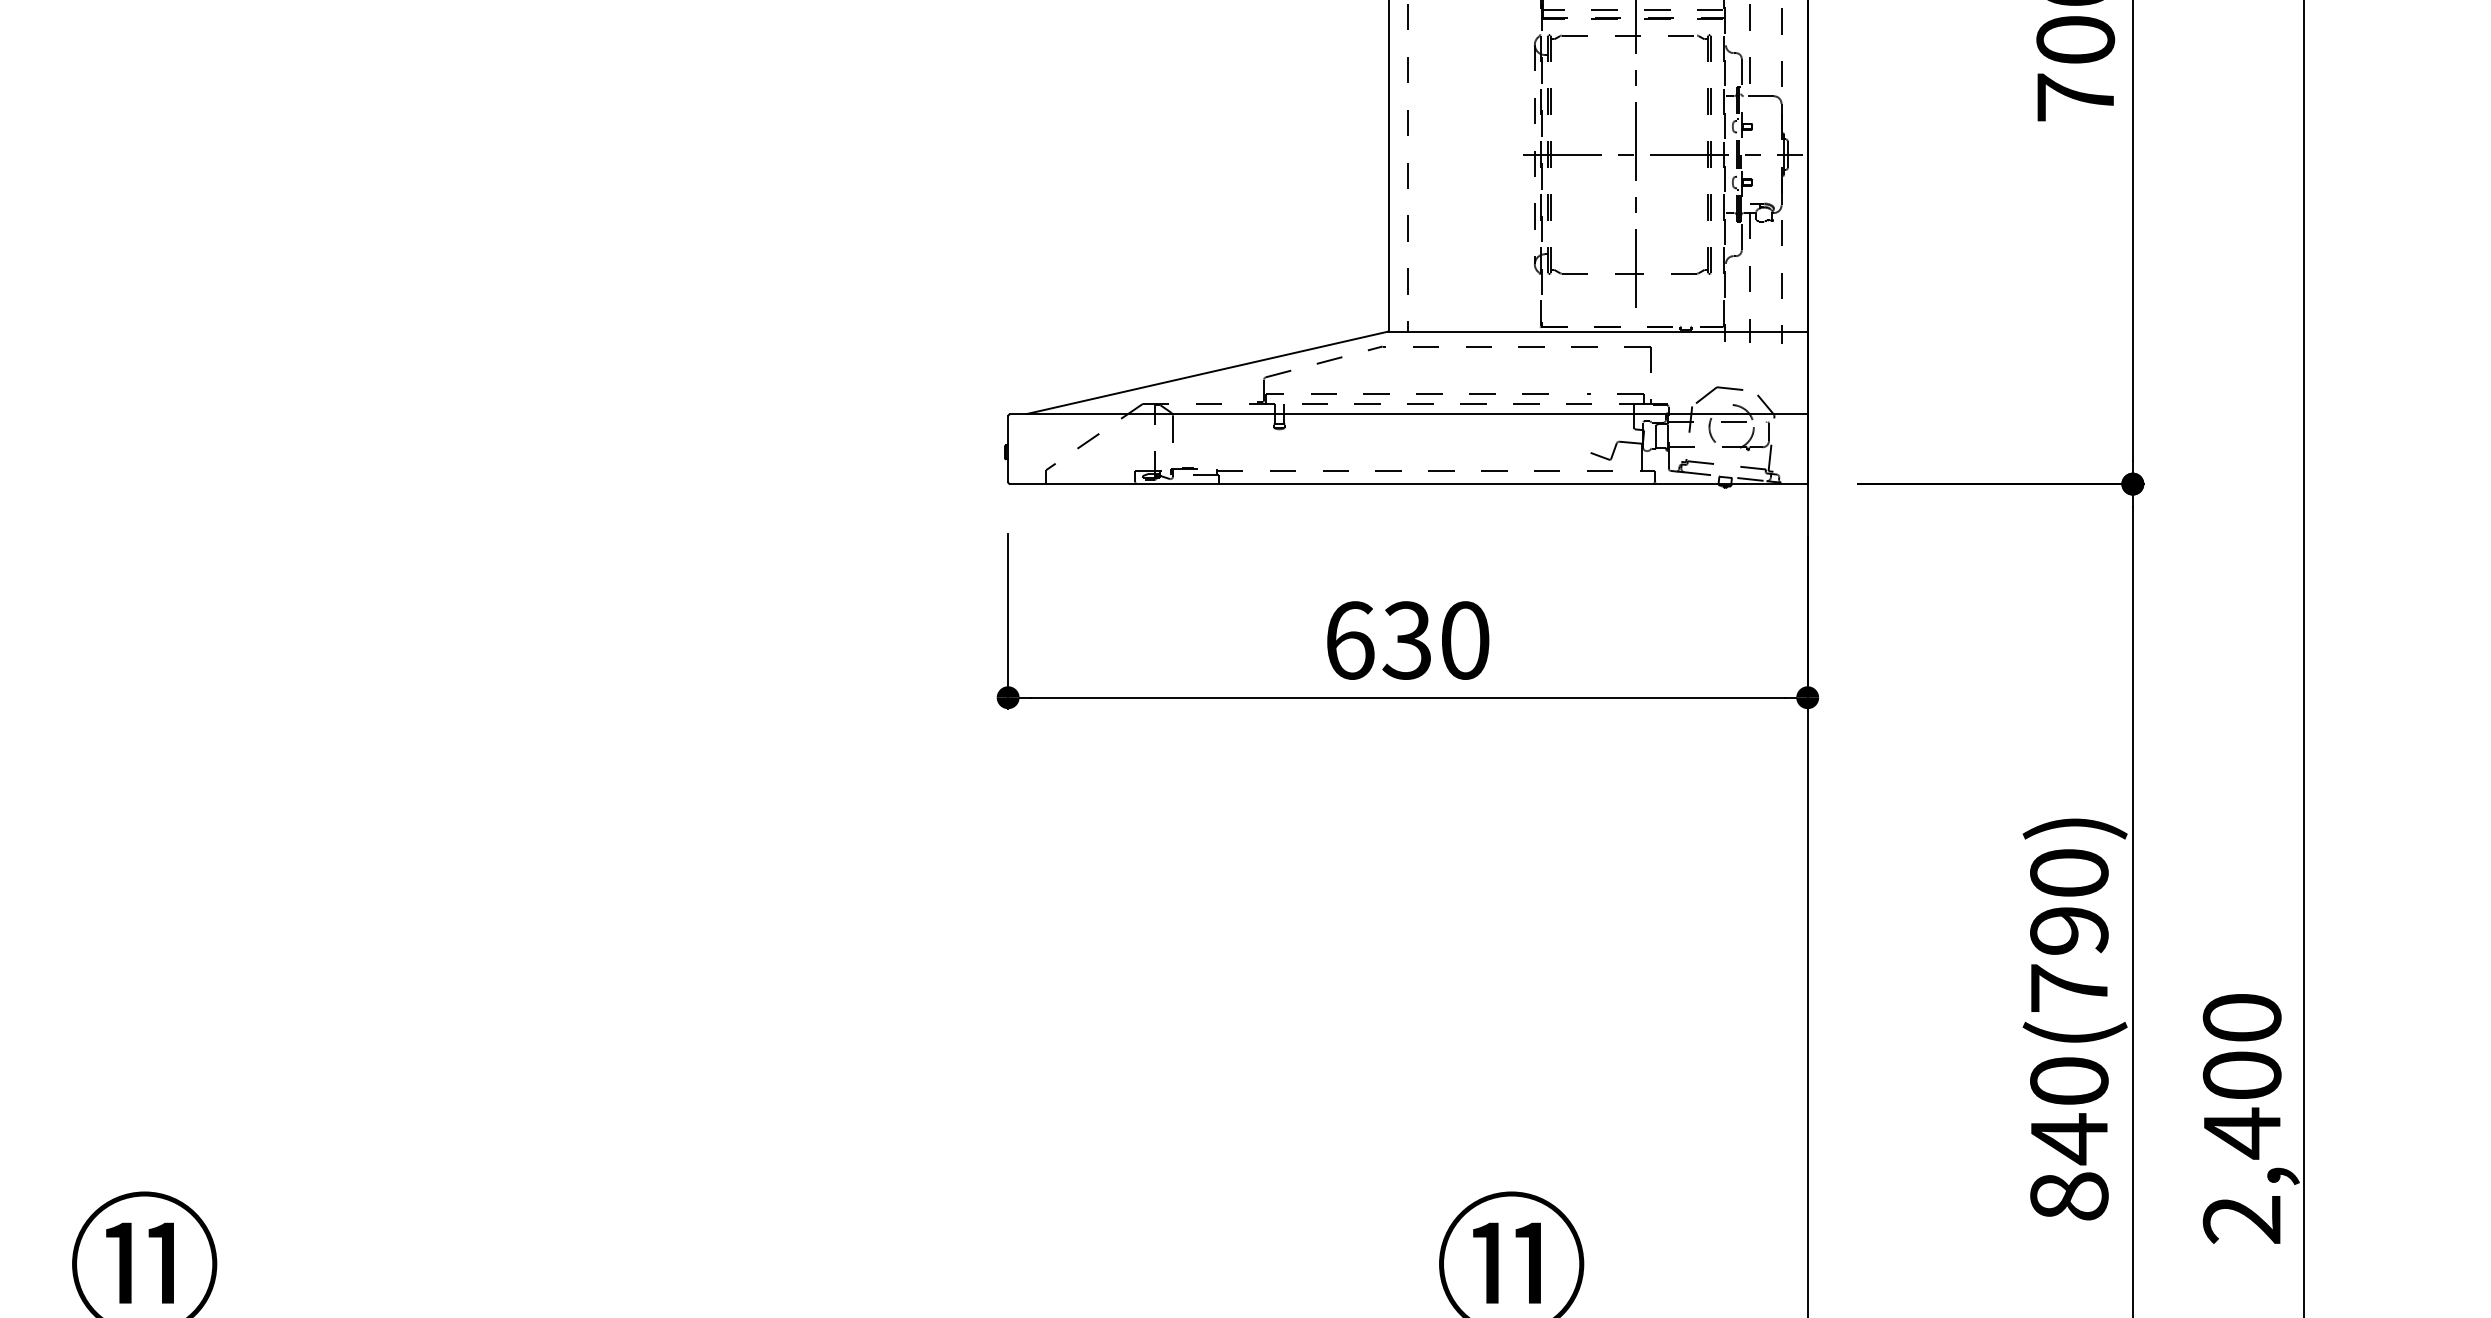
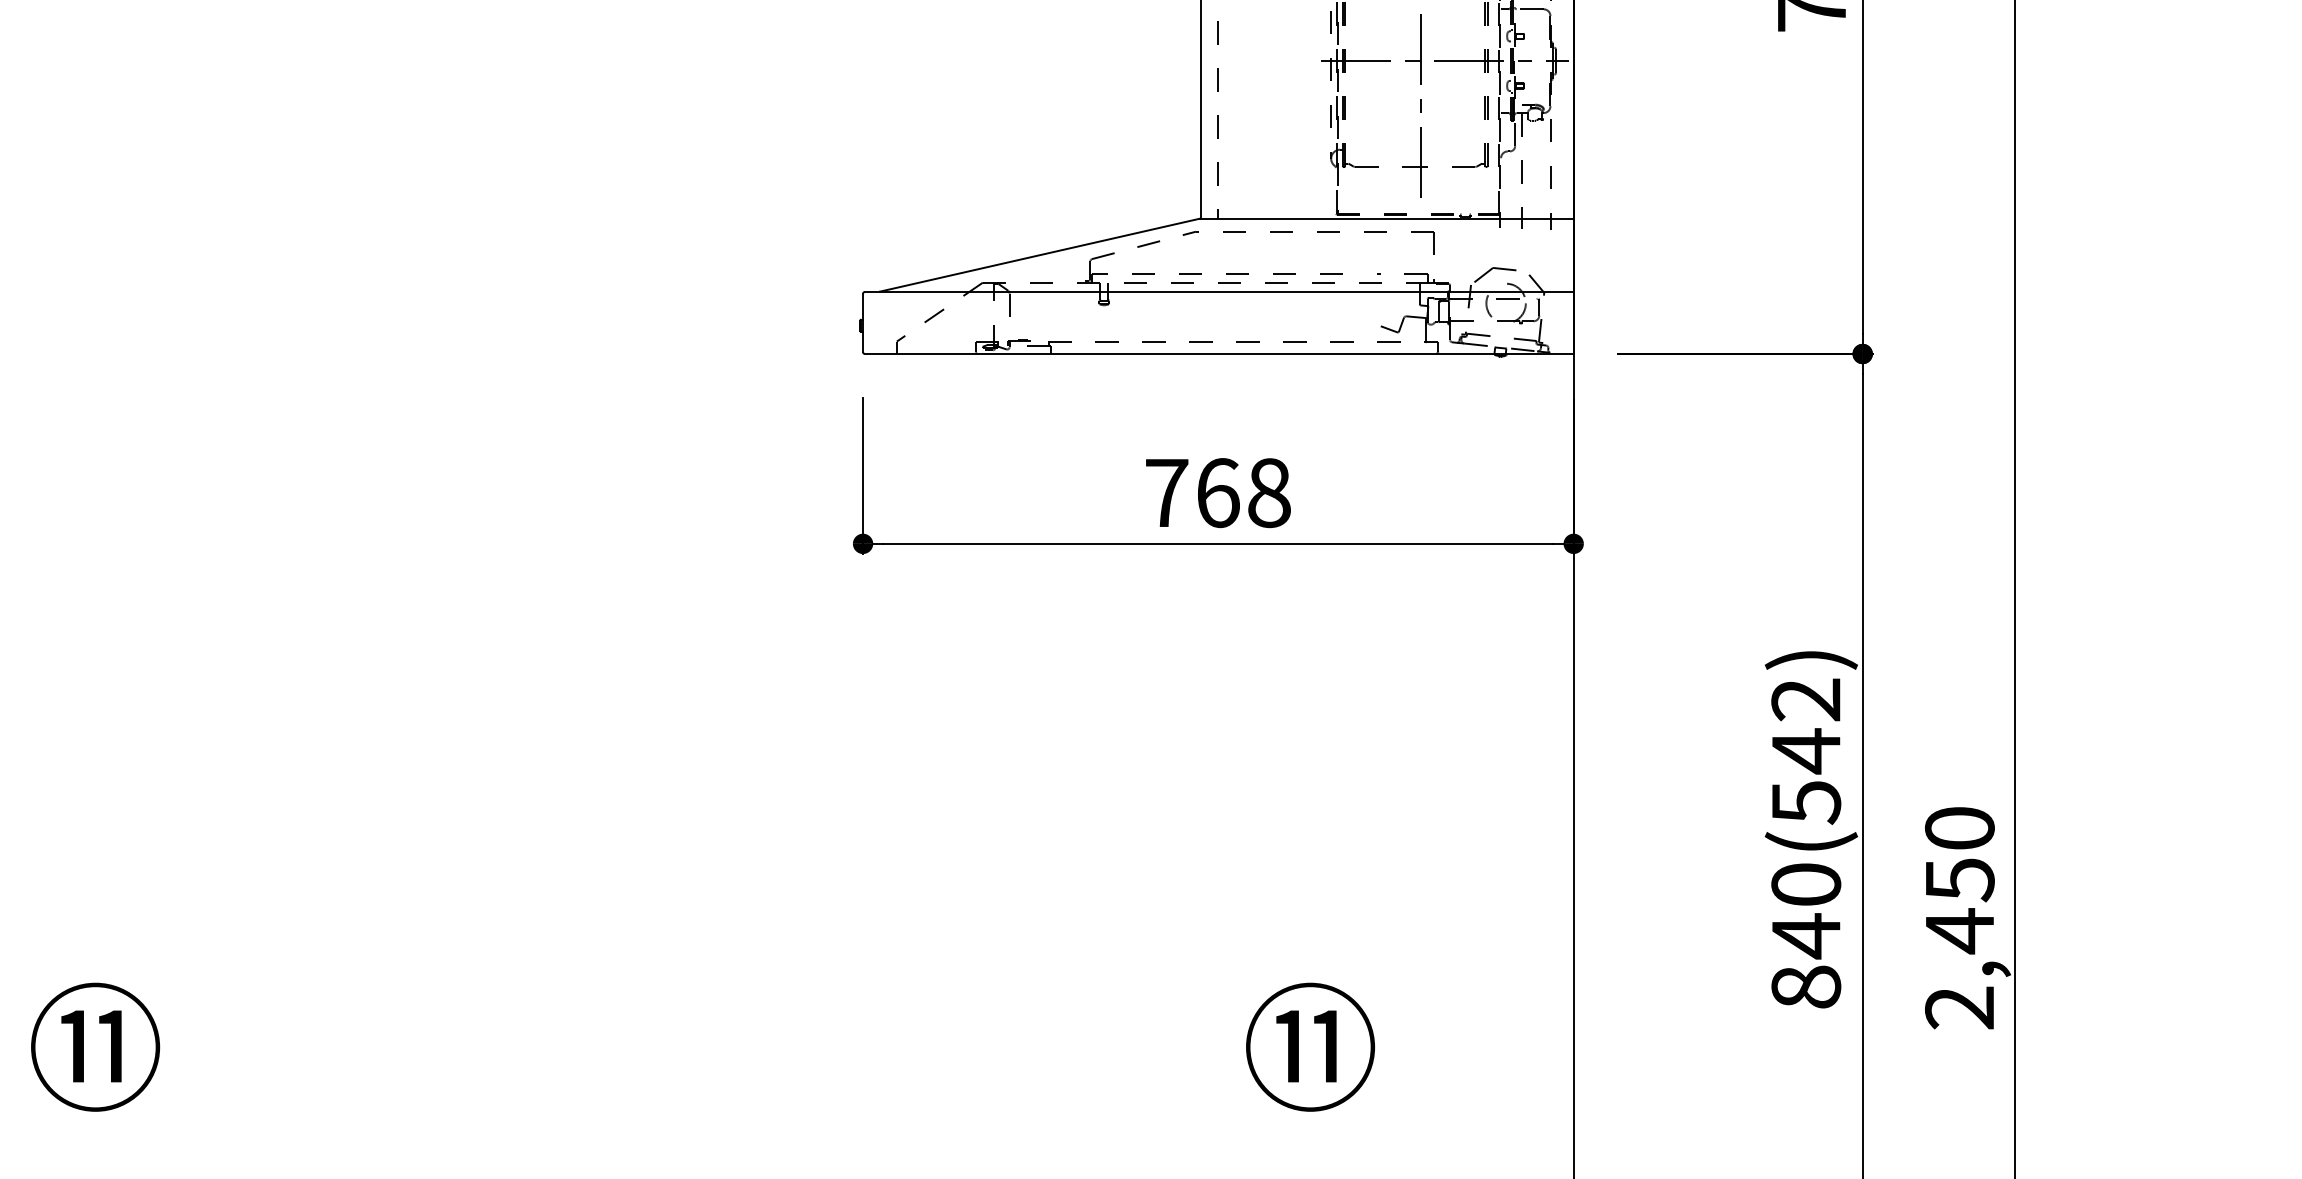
text: (1408, 641) -> (1218, 493), 630 -> 768
text: (2069, 931) -> (1806, 751), 840(790) -> 840(542)
text: (2241, 1076) -> (1959, 880), 2,400 -> 2,450

